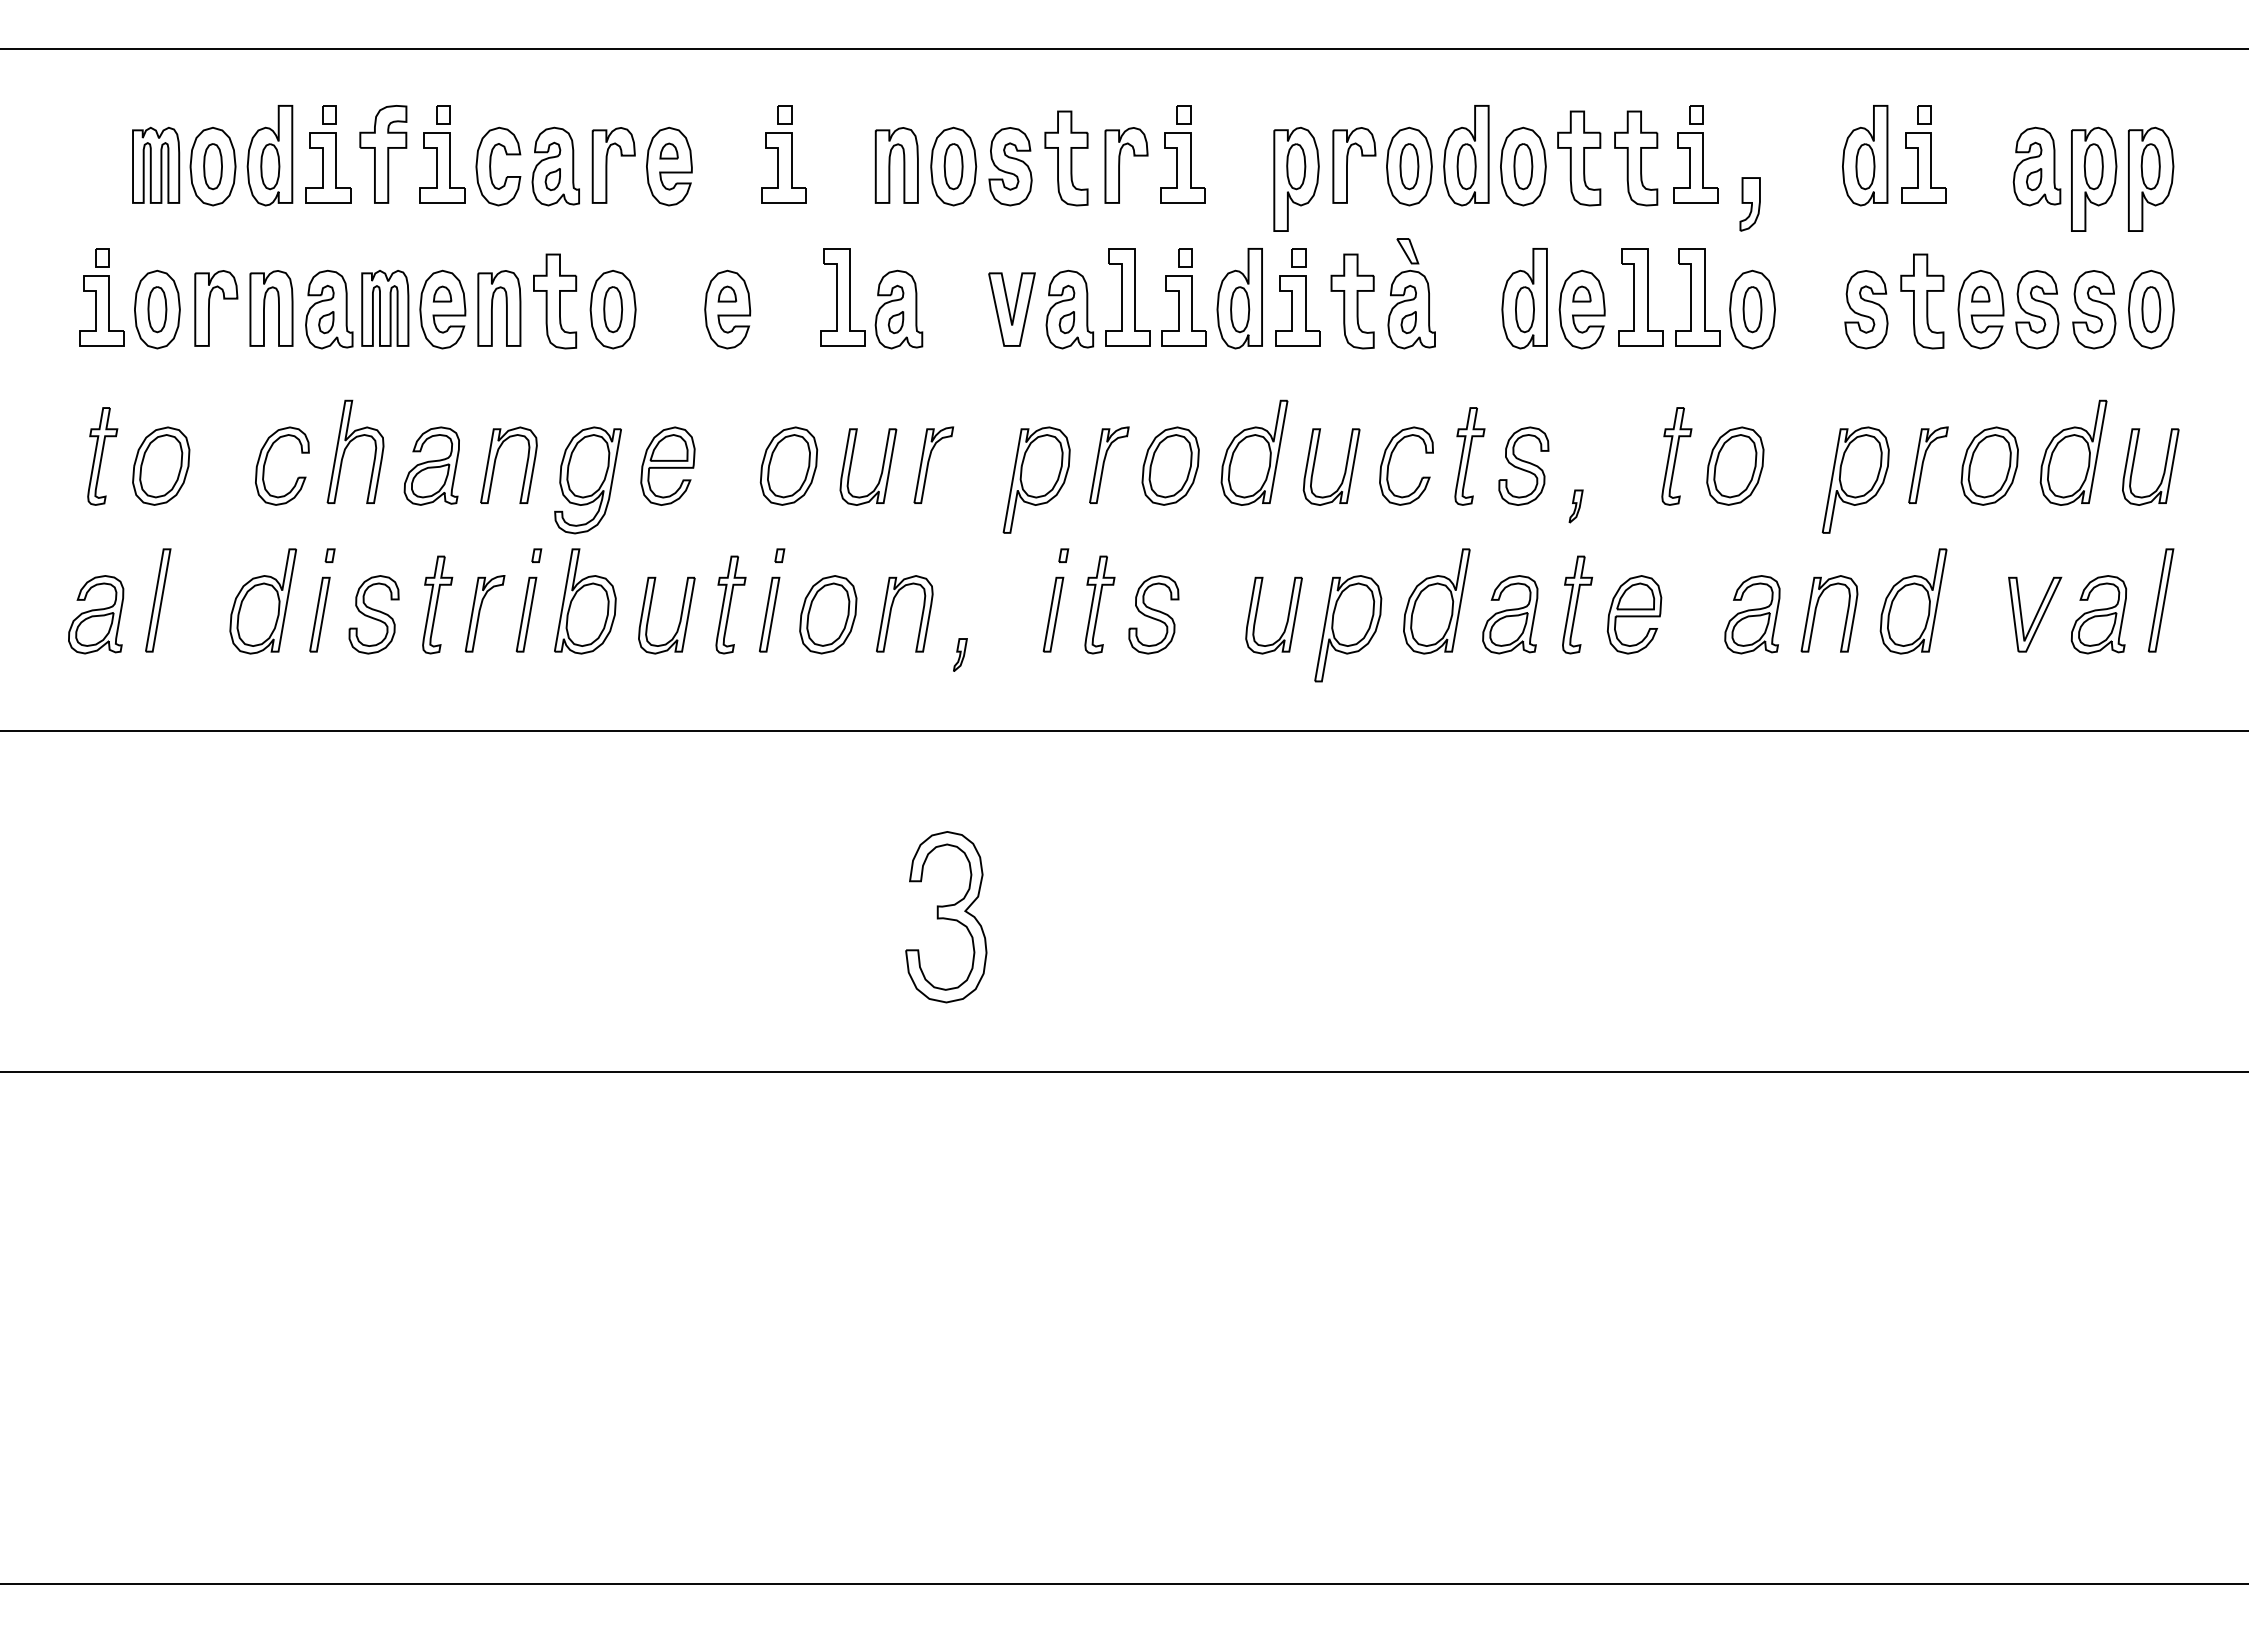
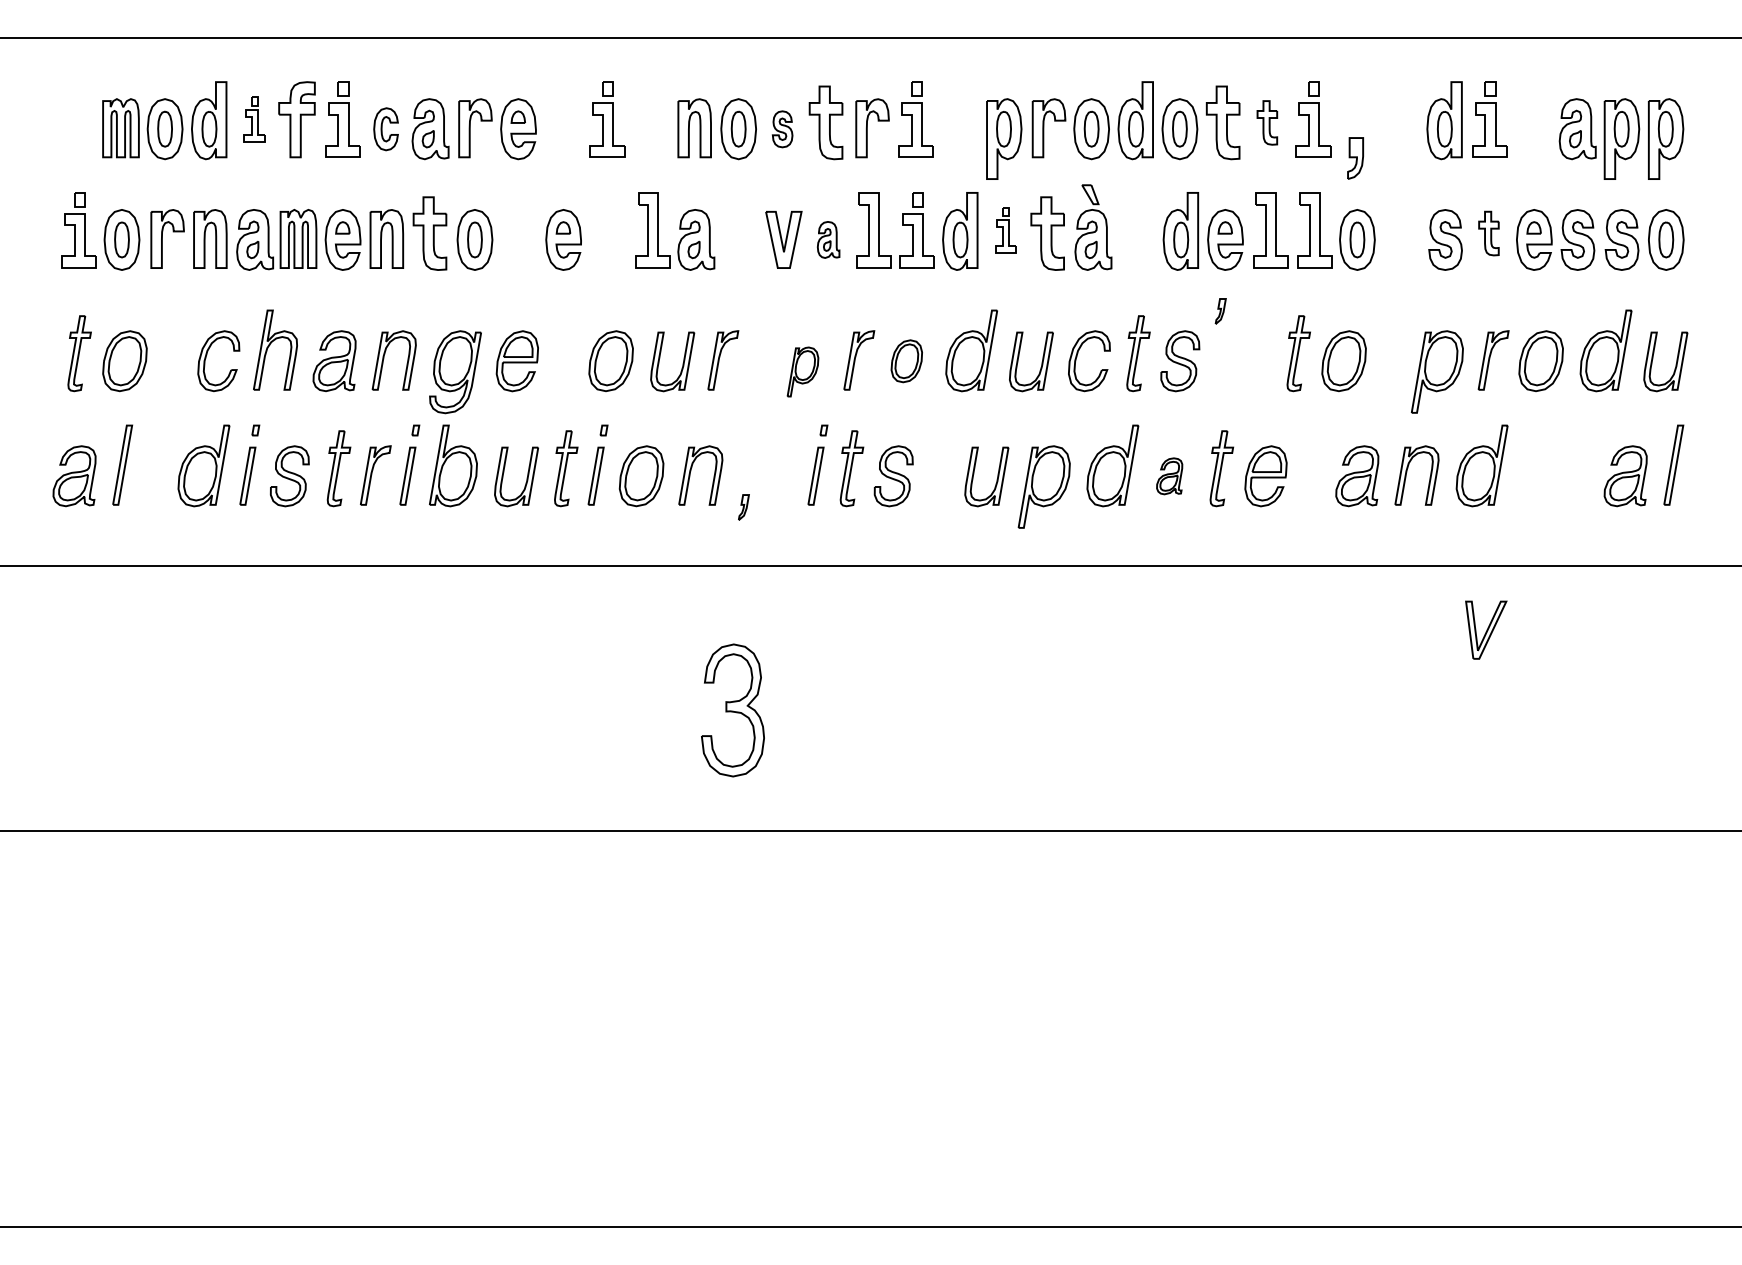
part: (328, 154) -> (254, 119), size x0.6
part: (1636, 157) -> (1267, 122), size x0.6
part: (497, 167) -> (385, 129), size x0.7
part: (1010, 167) -> (782, 129), size x0.6
part: (1298, 297) -> (1005, 230), size x0.6
part: (1921, 301) -> (1488, 233), size x0.6
part: (1069, 309) -> (828, 239), size x0.6
part: (1170, 466) -> (906, 361), size x0.7
part: (1036, 479) -> (802, 371), size x0.6
part: (1575, 506) -> (1220, 311), moved
part: (2035, 613) -> (1486, 629), moved
part: (1509, 615) -> (1169, 476), size x0.6

